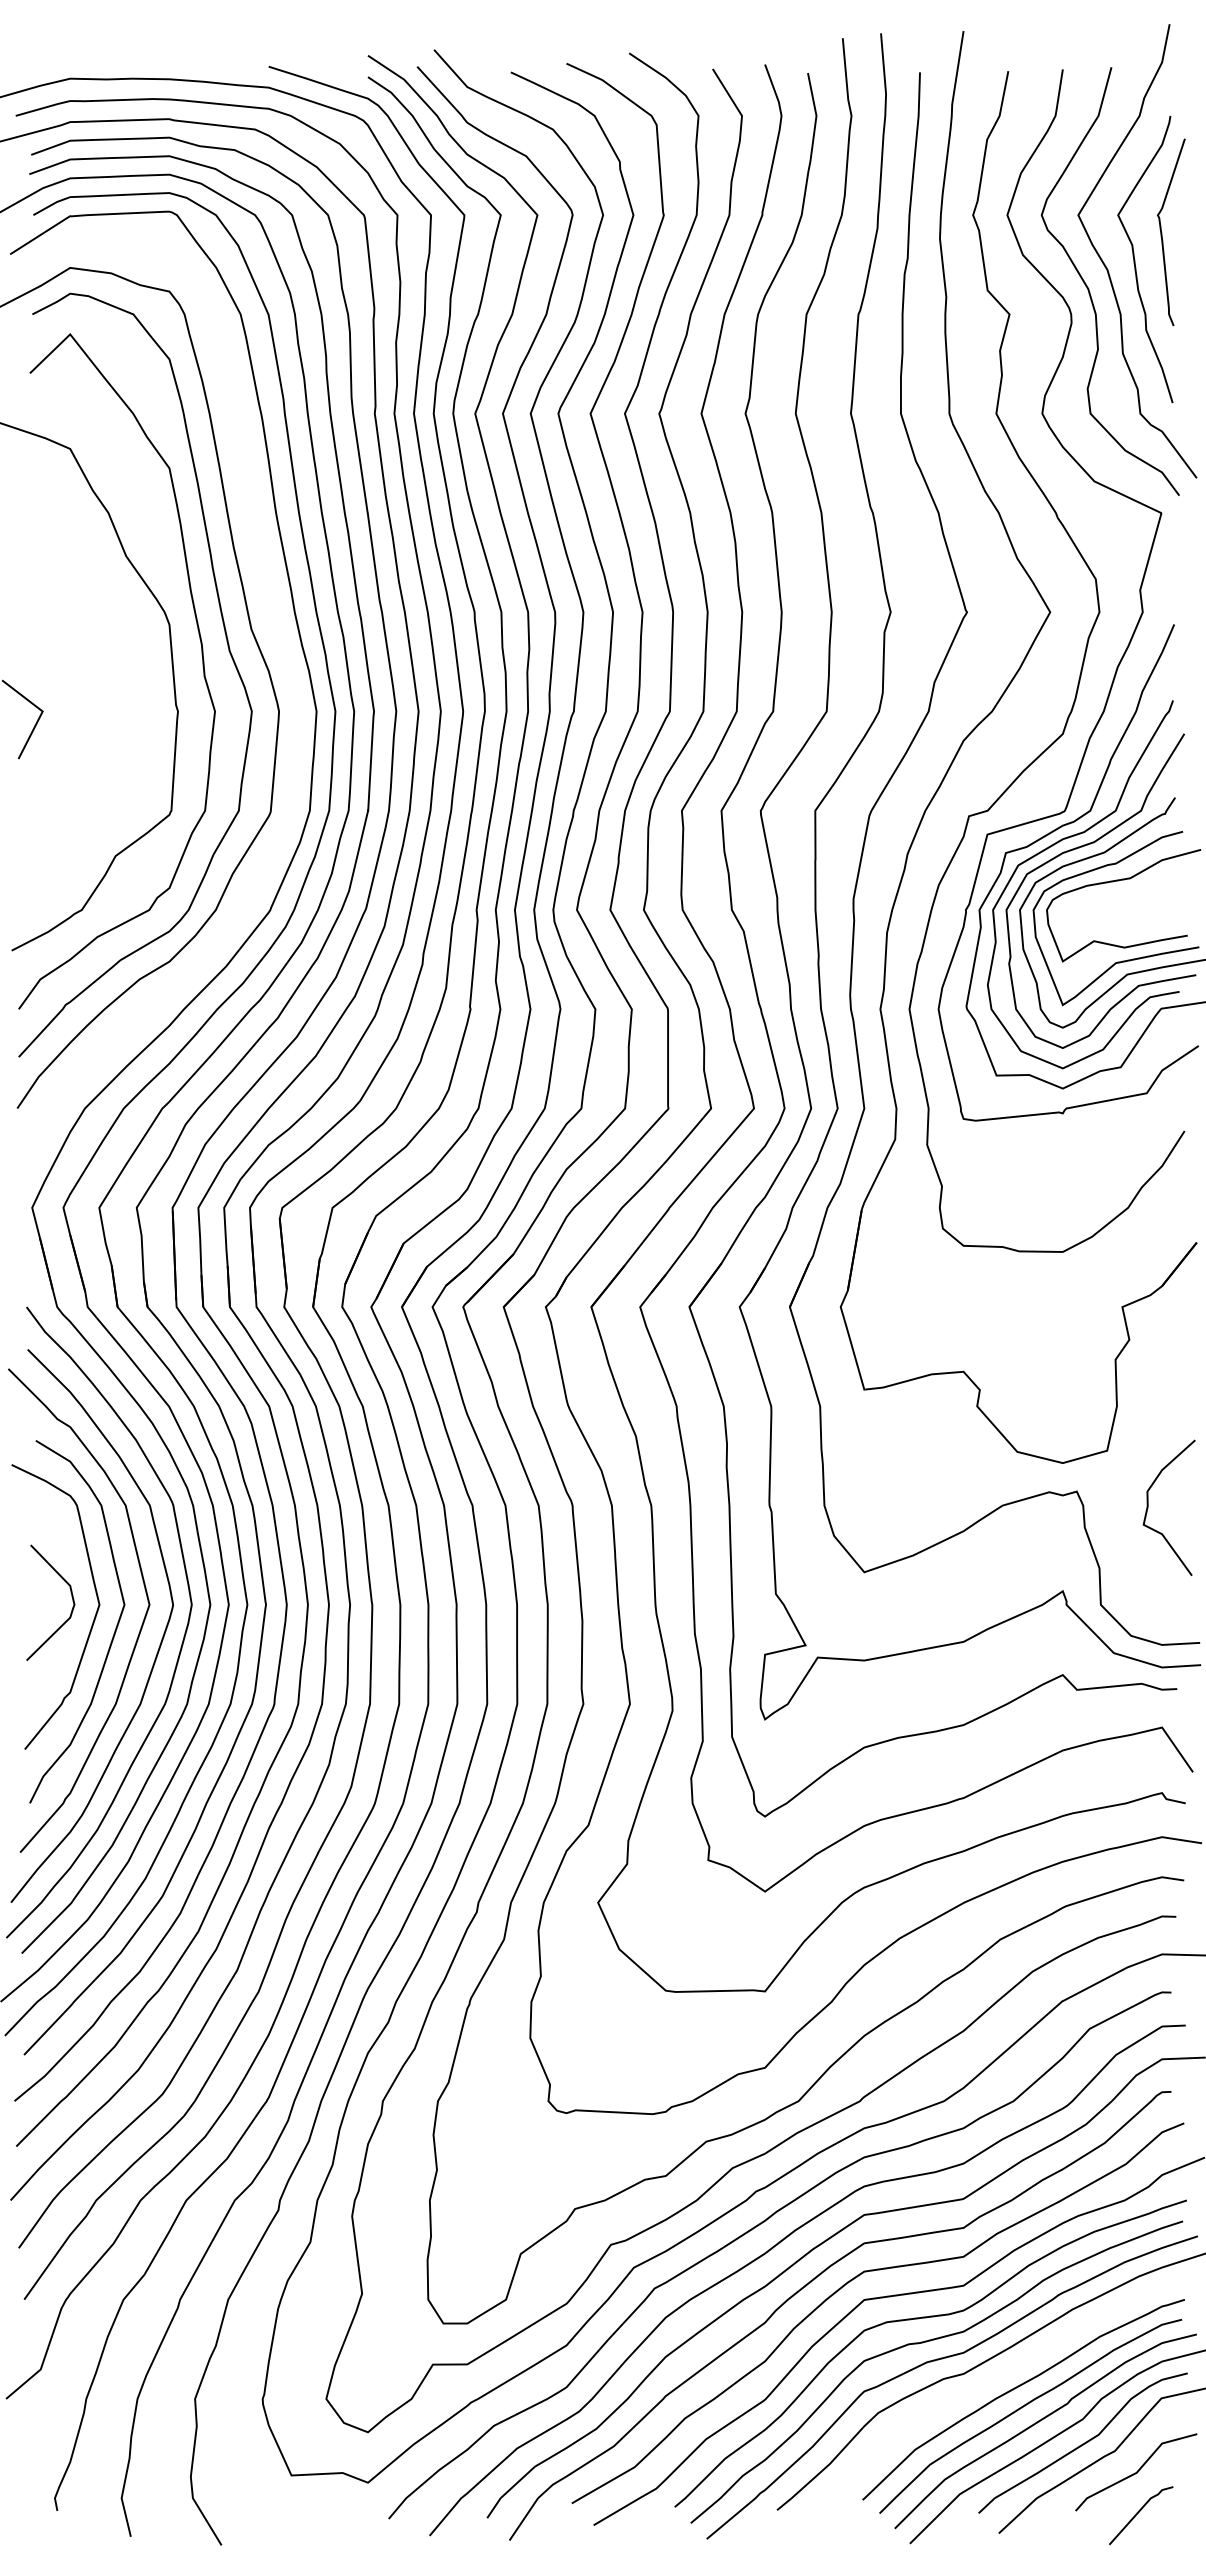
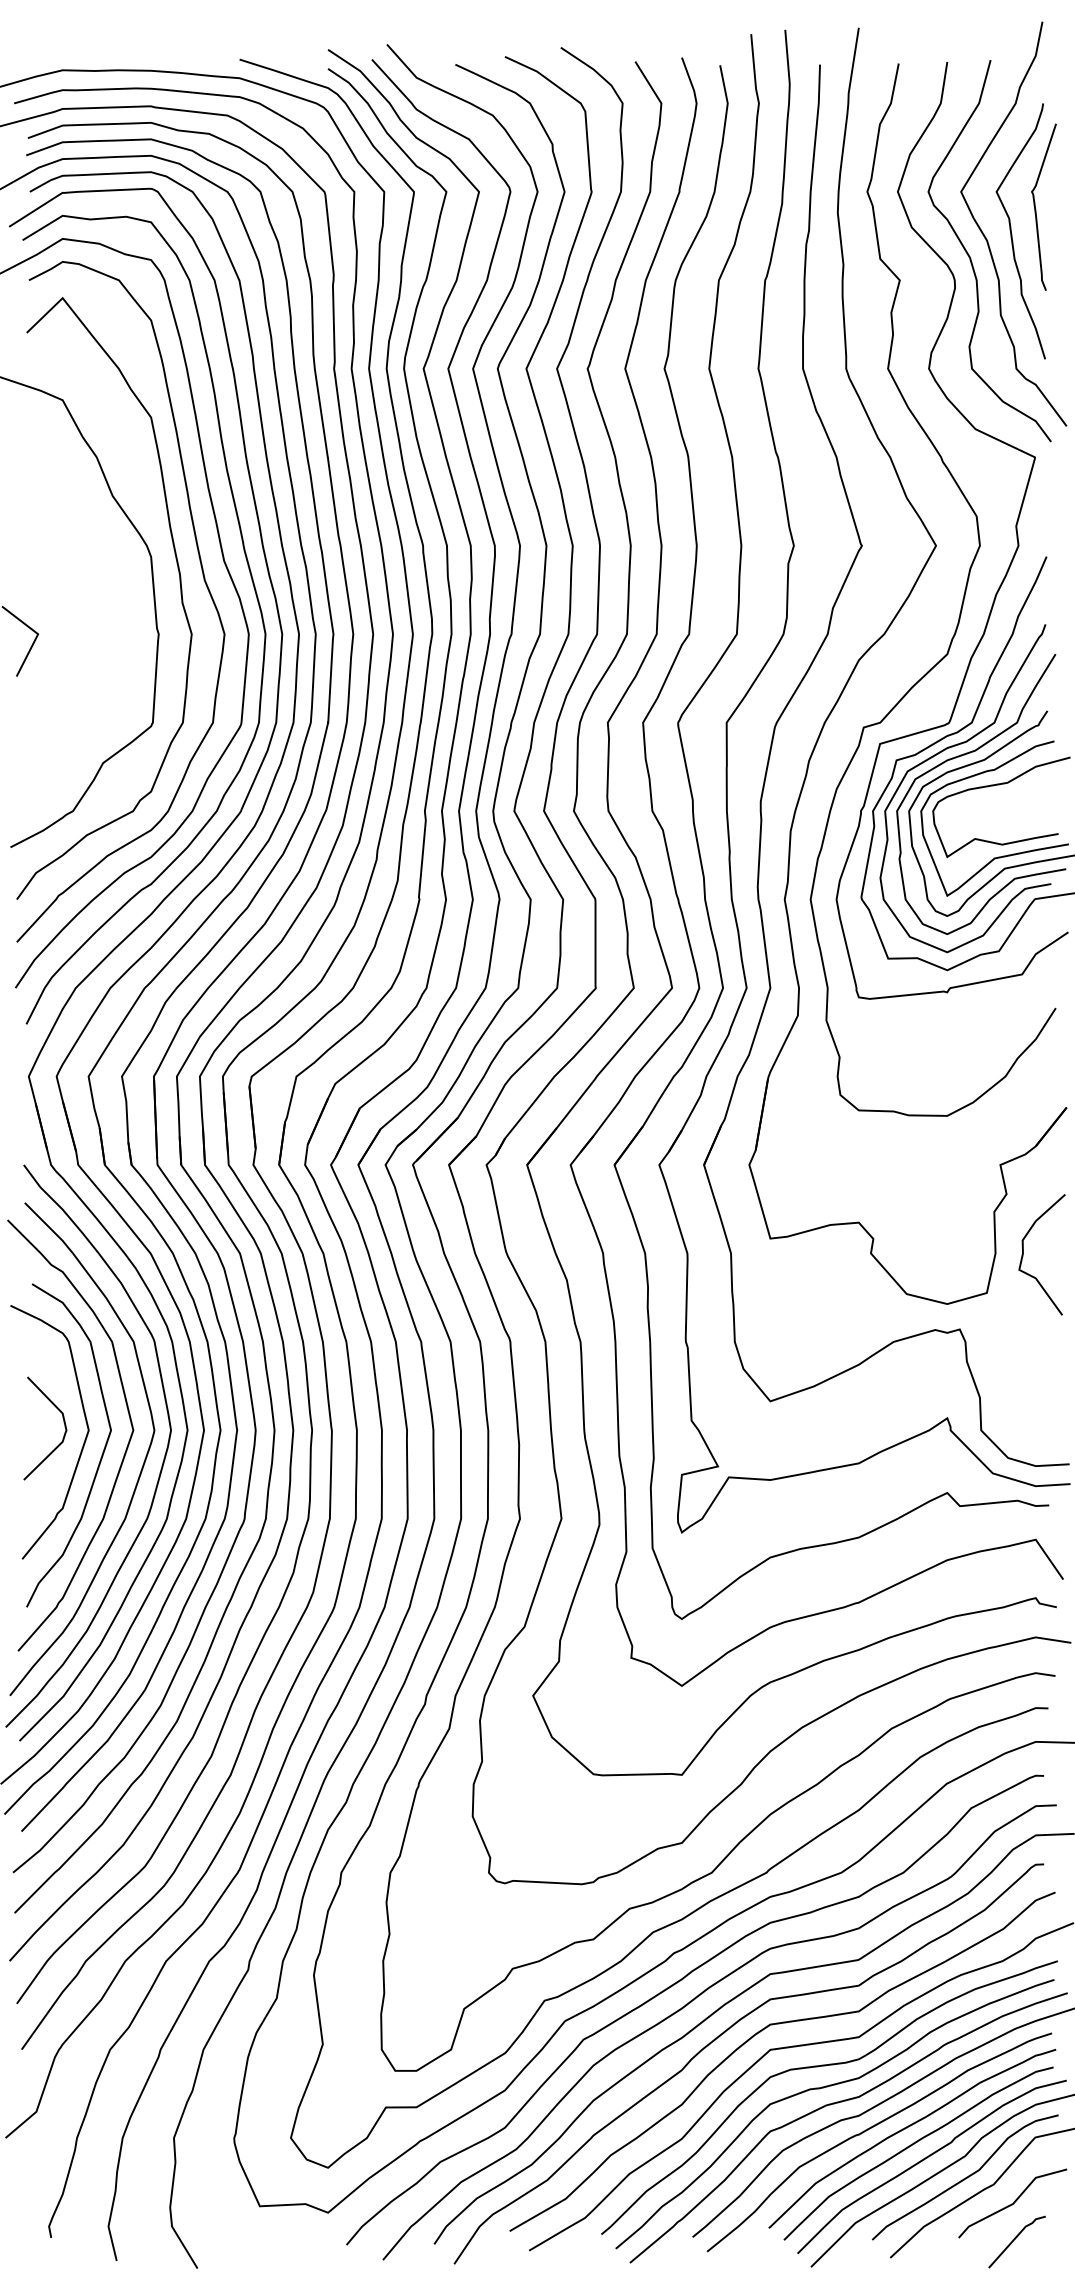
curve: (285, 663) -> (254, 591), added
curve: (1148, 1507) -> (1023, 1254), moved
curve: (979, 2387) -> (873, 2127), added

